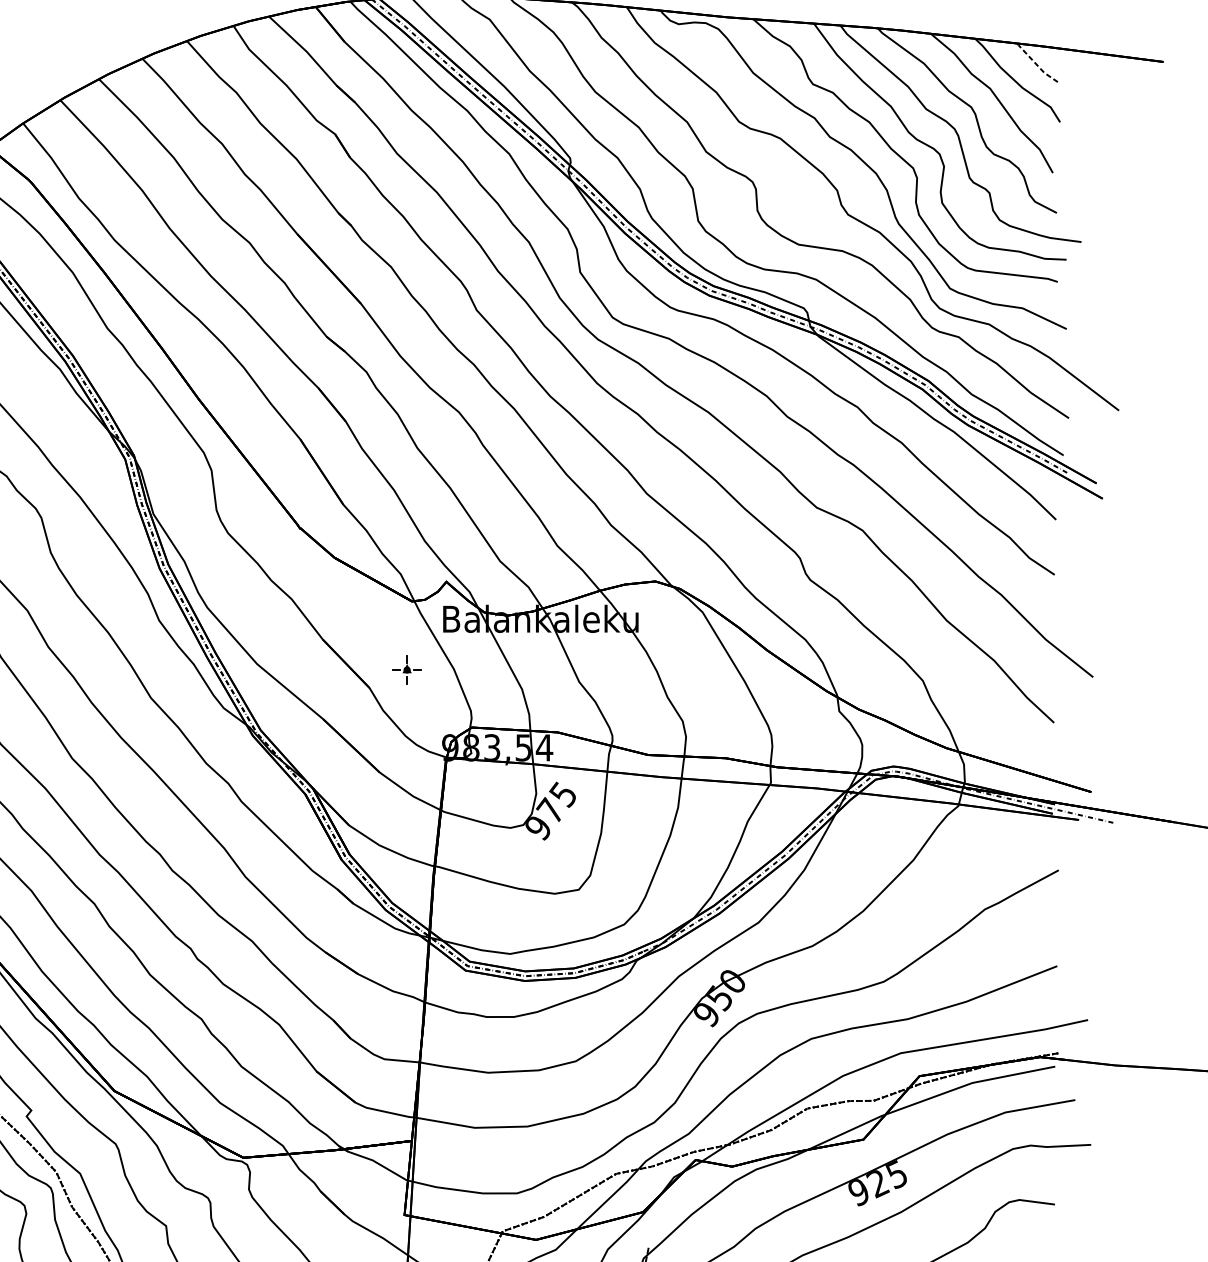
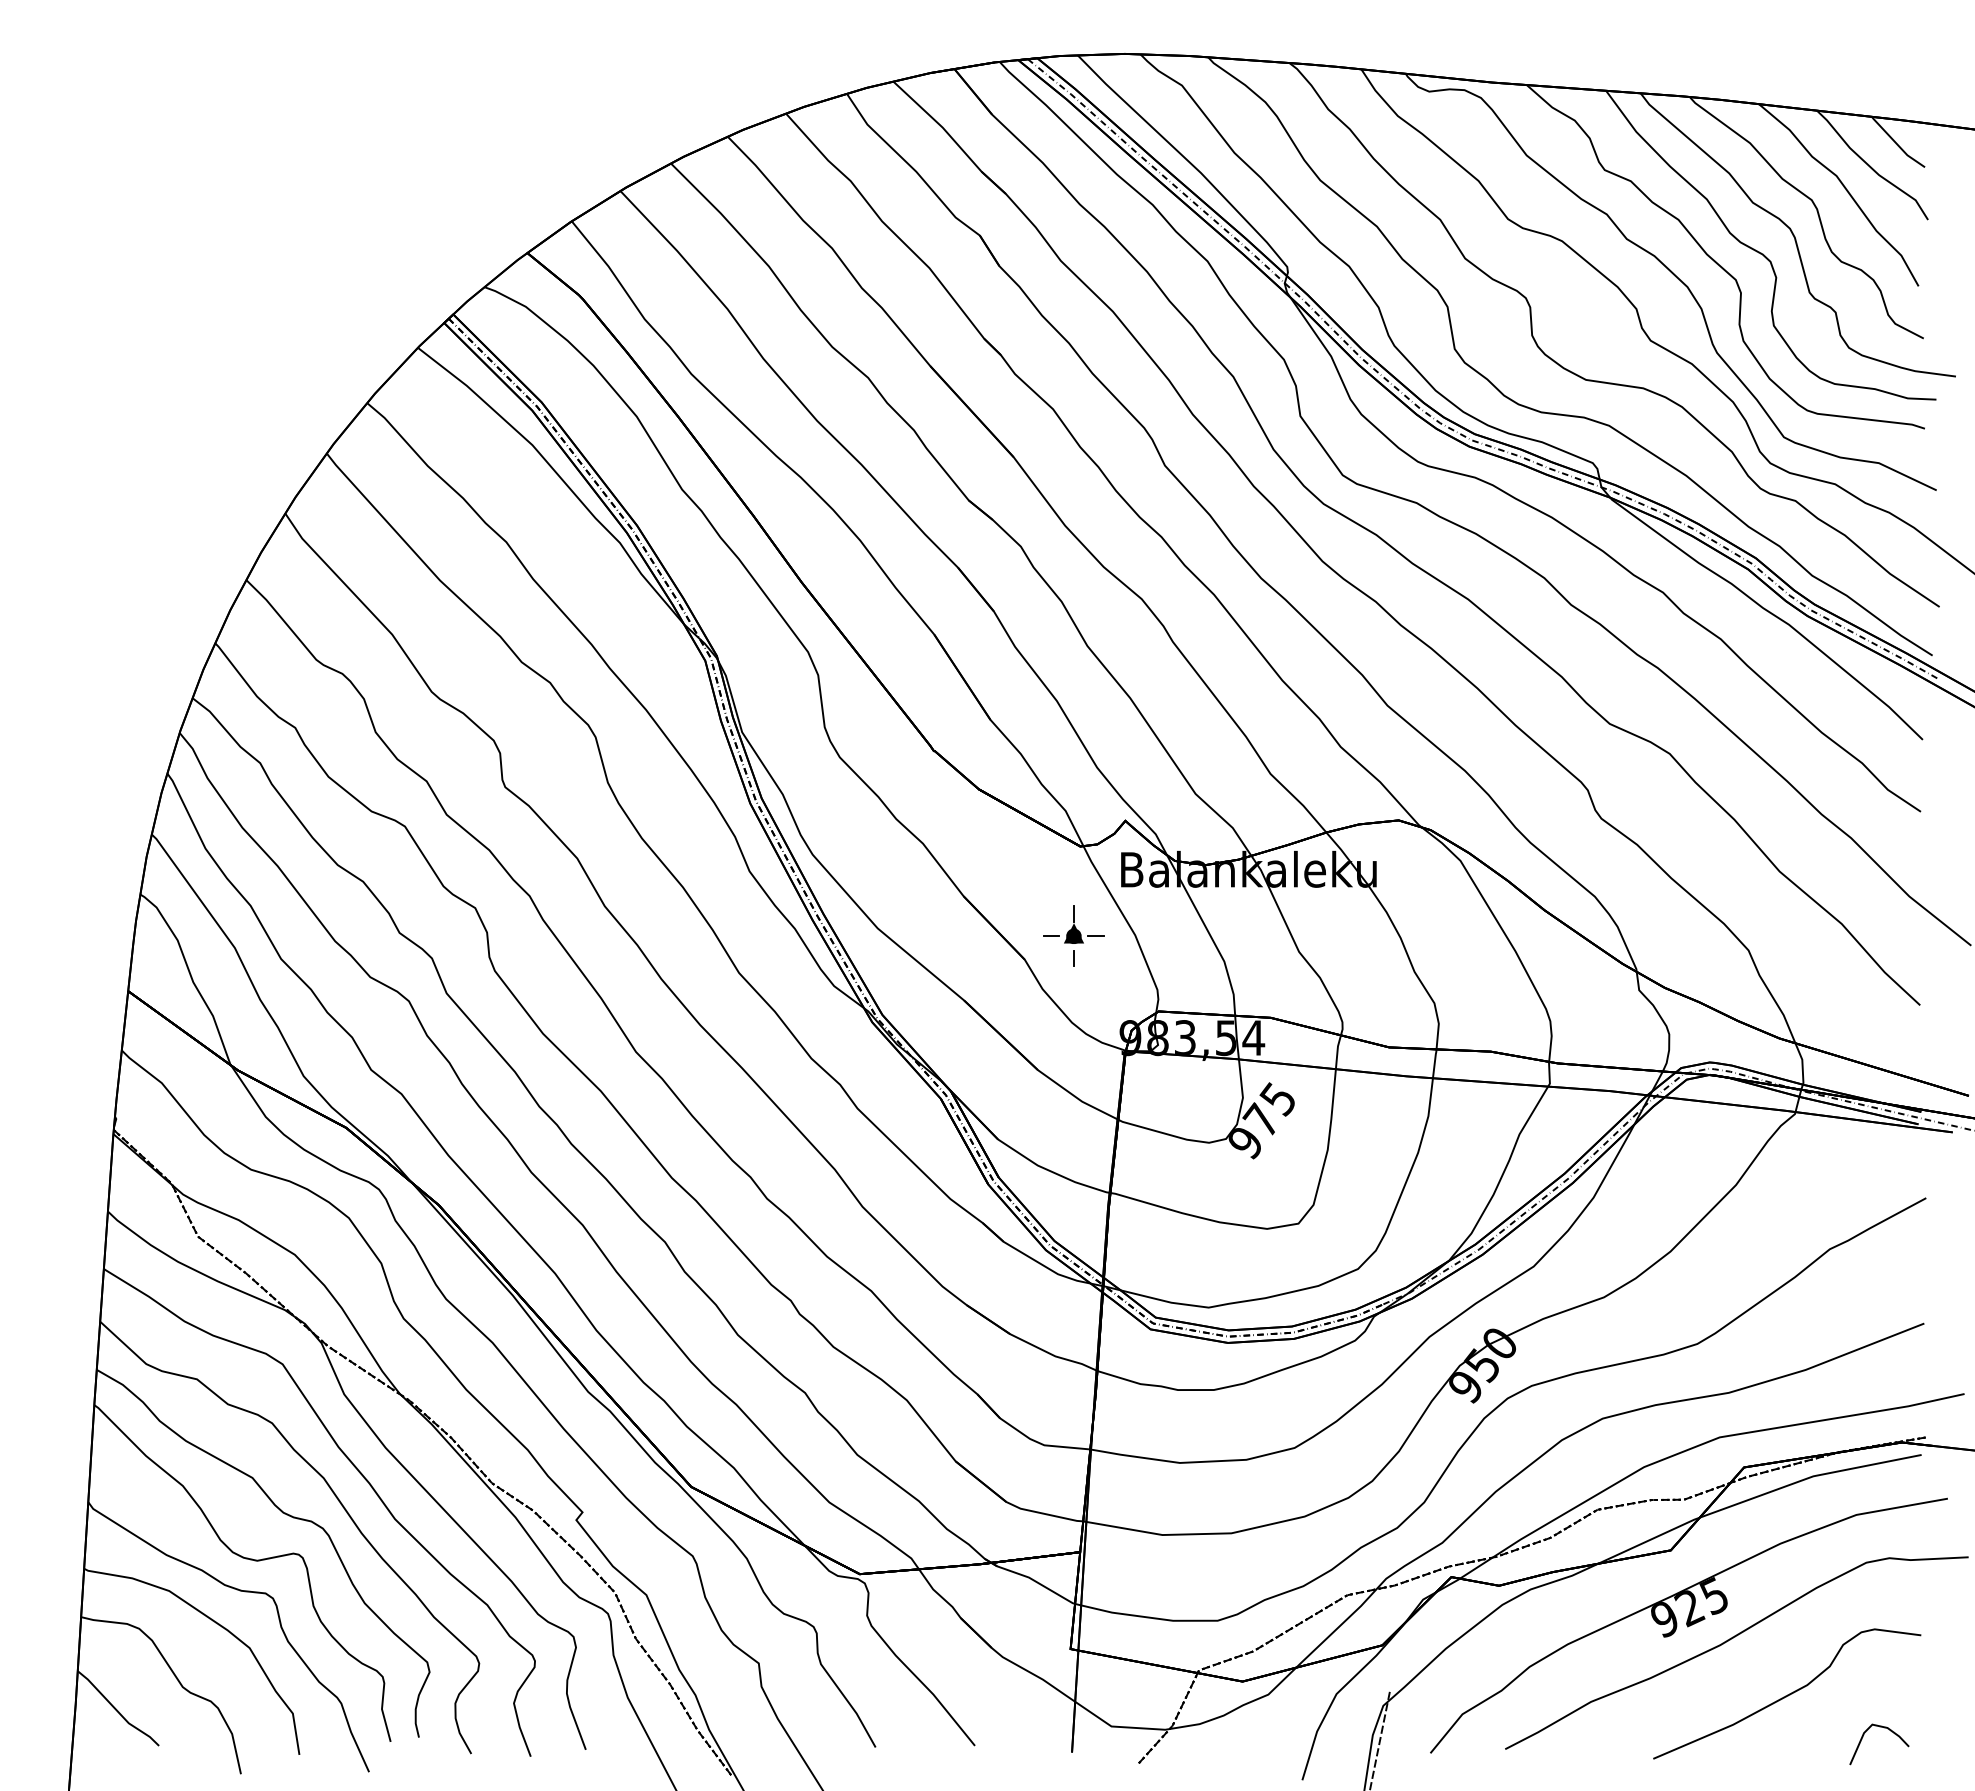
line: (1036, 63) -> (1896, 143), dashed -> solid
part: (406, 669) -> (1073, 935), size x1.67

